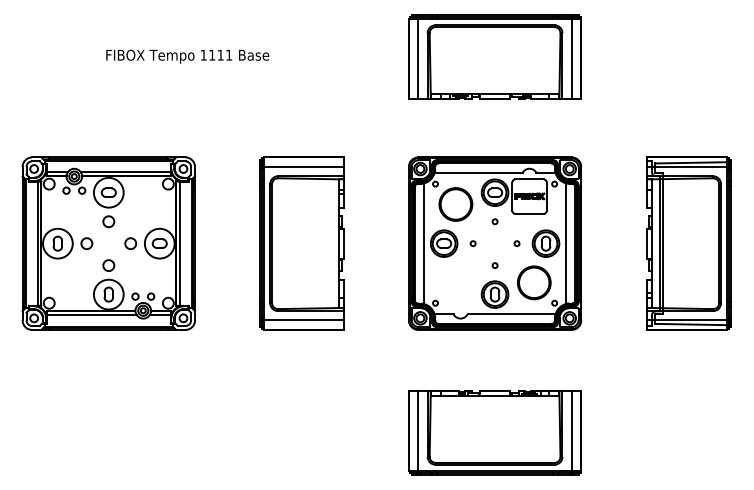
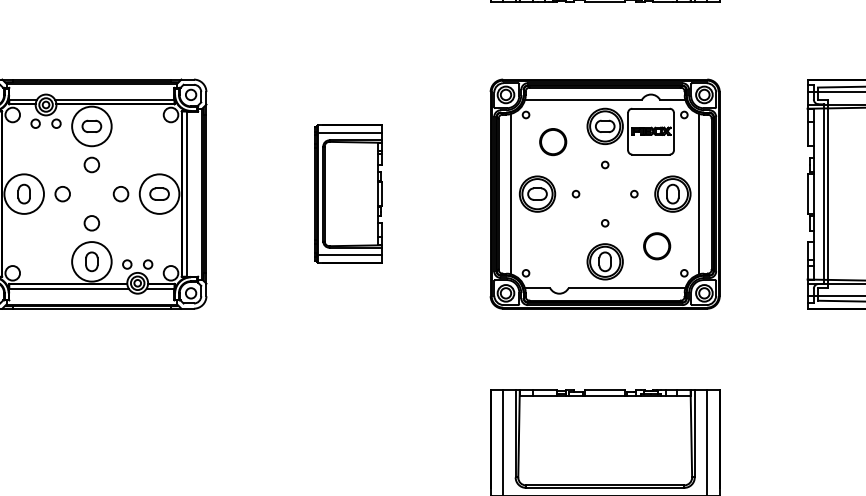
part: (455, 204) -> (552, 142), size x0.6
part: (301, 243) -> (347, 193), size x0.6
part: (533, 282) -> (656, 245), size x0.6

